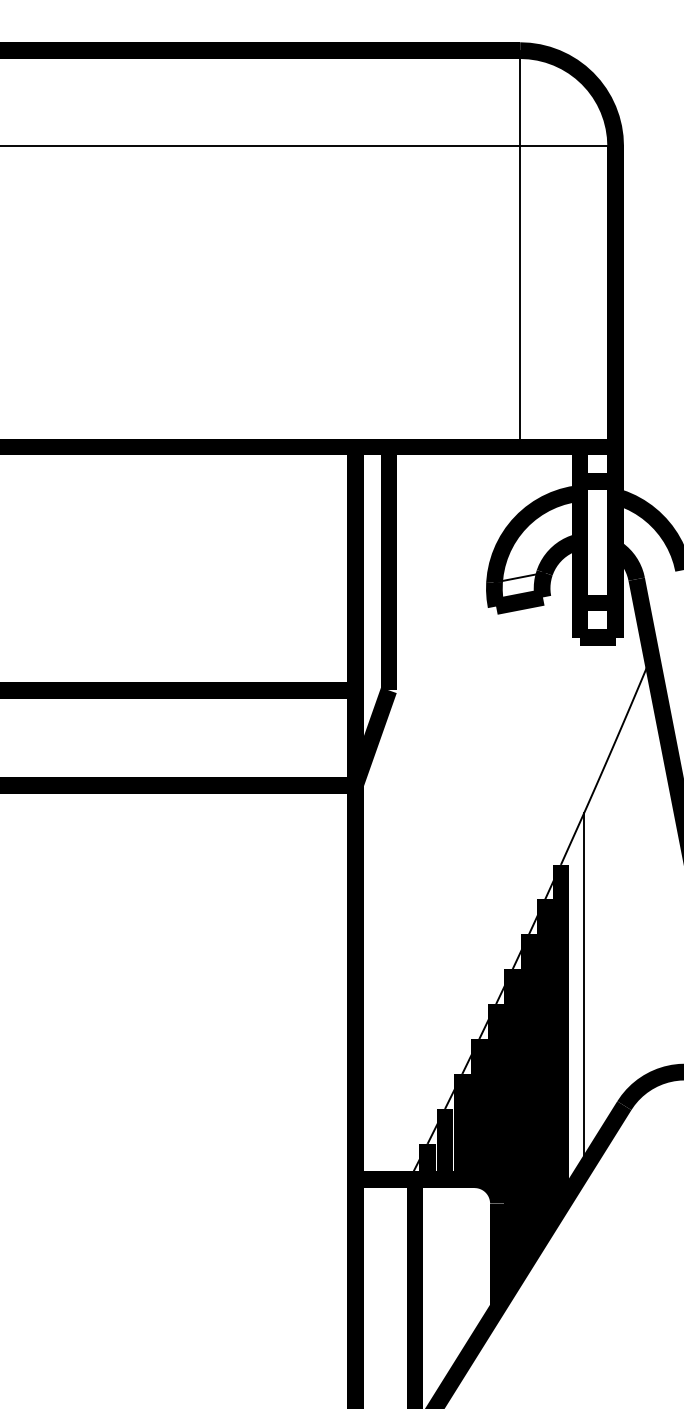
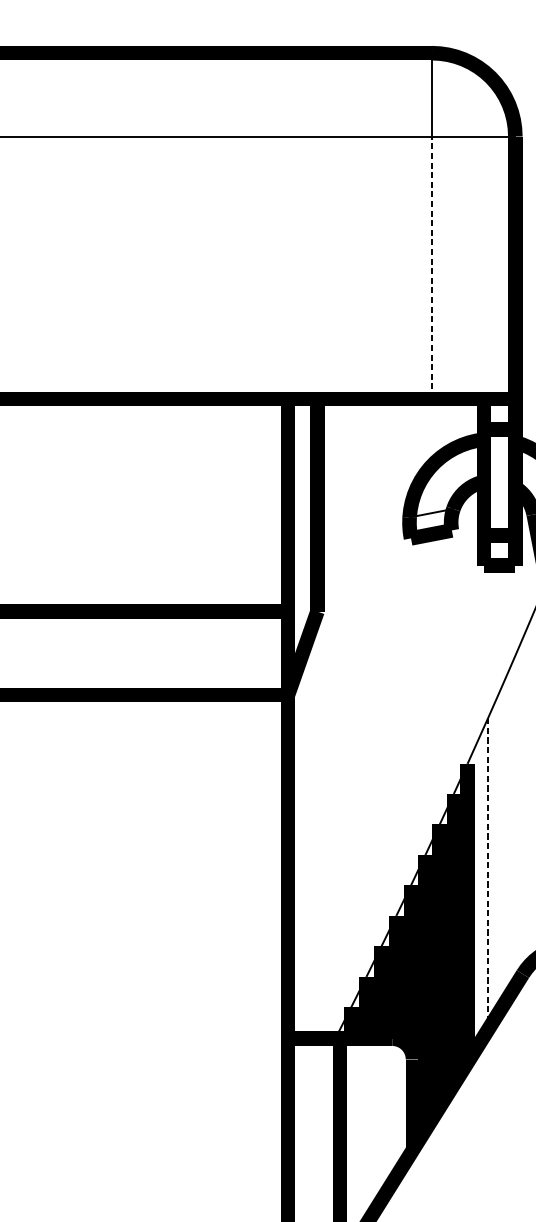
line: (520, 295) -> (432, 266), solid -> dashed
line: (584, 991) -> (488, 874), solid -> dashed

